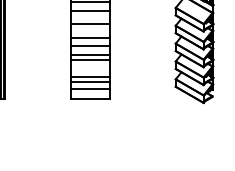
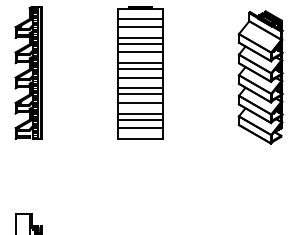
line: (90, 16) -> (140, 44), added
line: (90, 33) -> (140, 63), added
line: (90, 67) -> (140, 102), added

